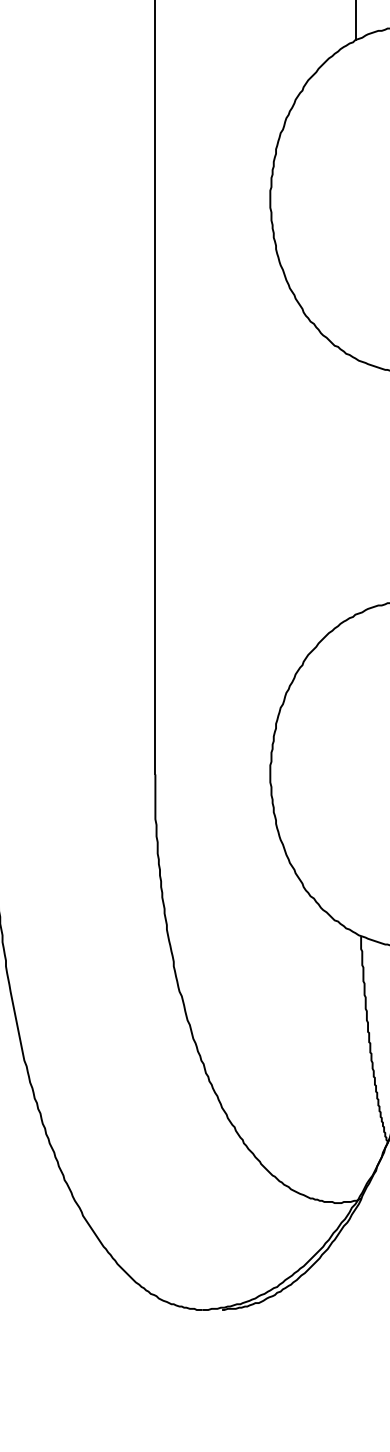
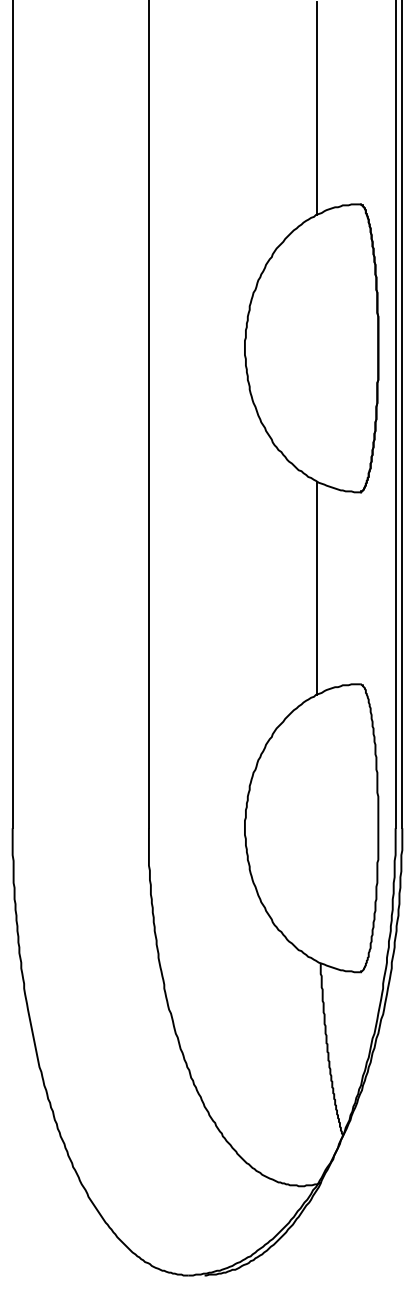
line: (356, 486) -> (316, 587), added

